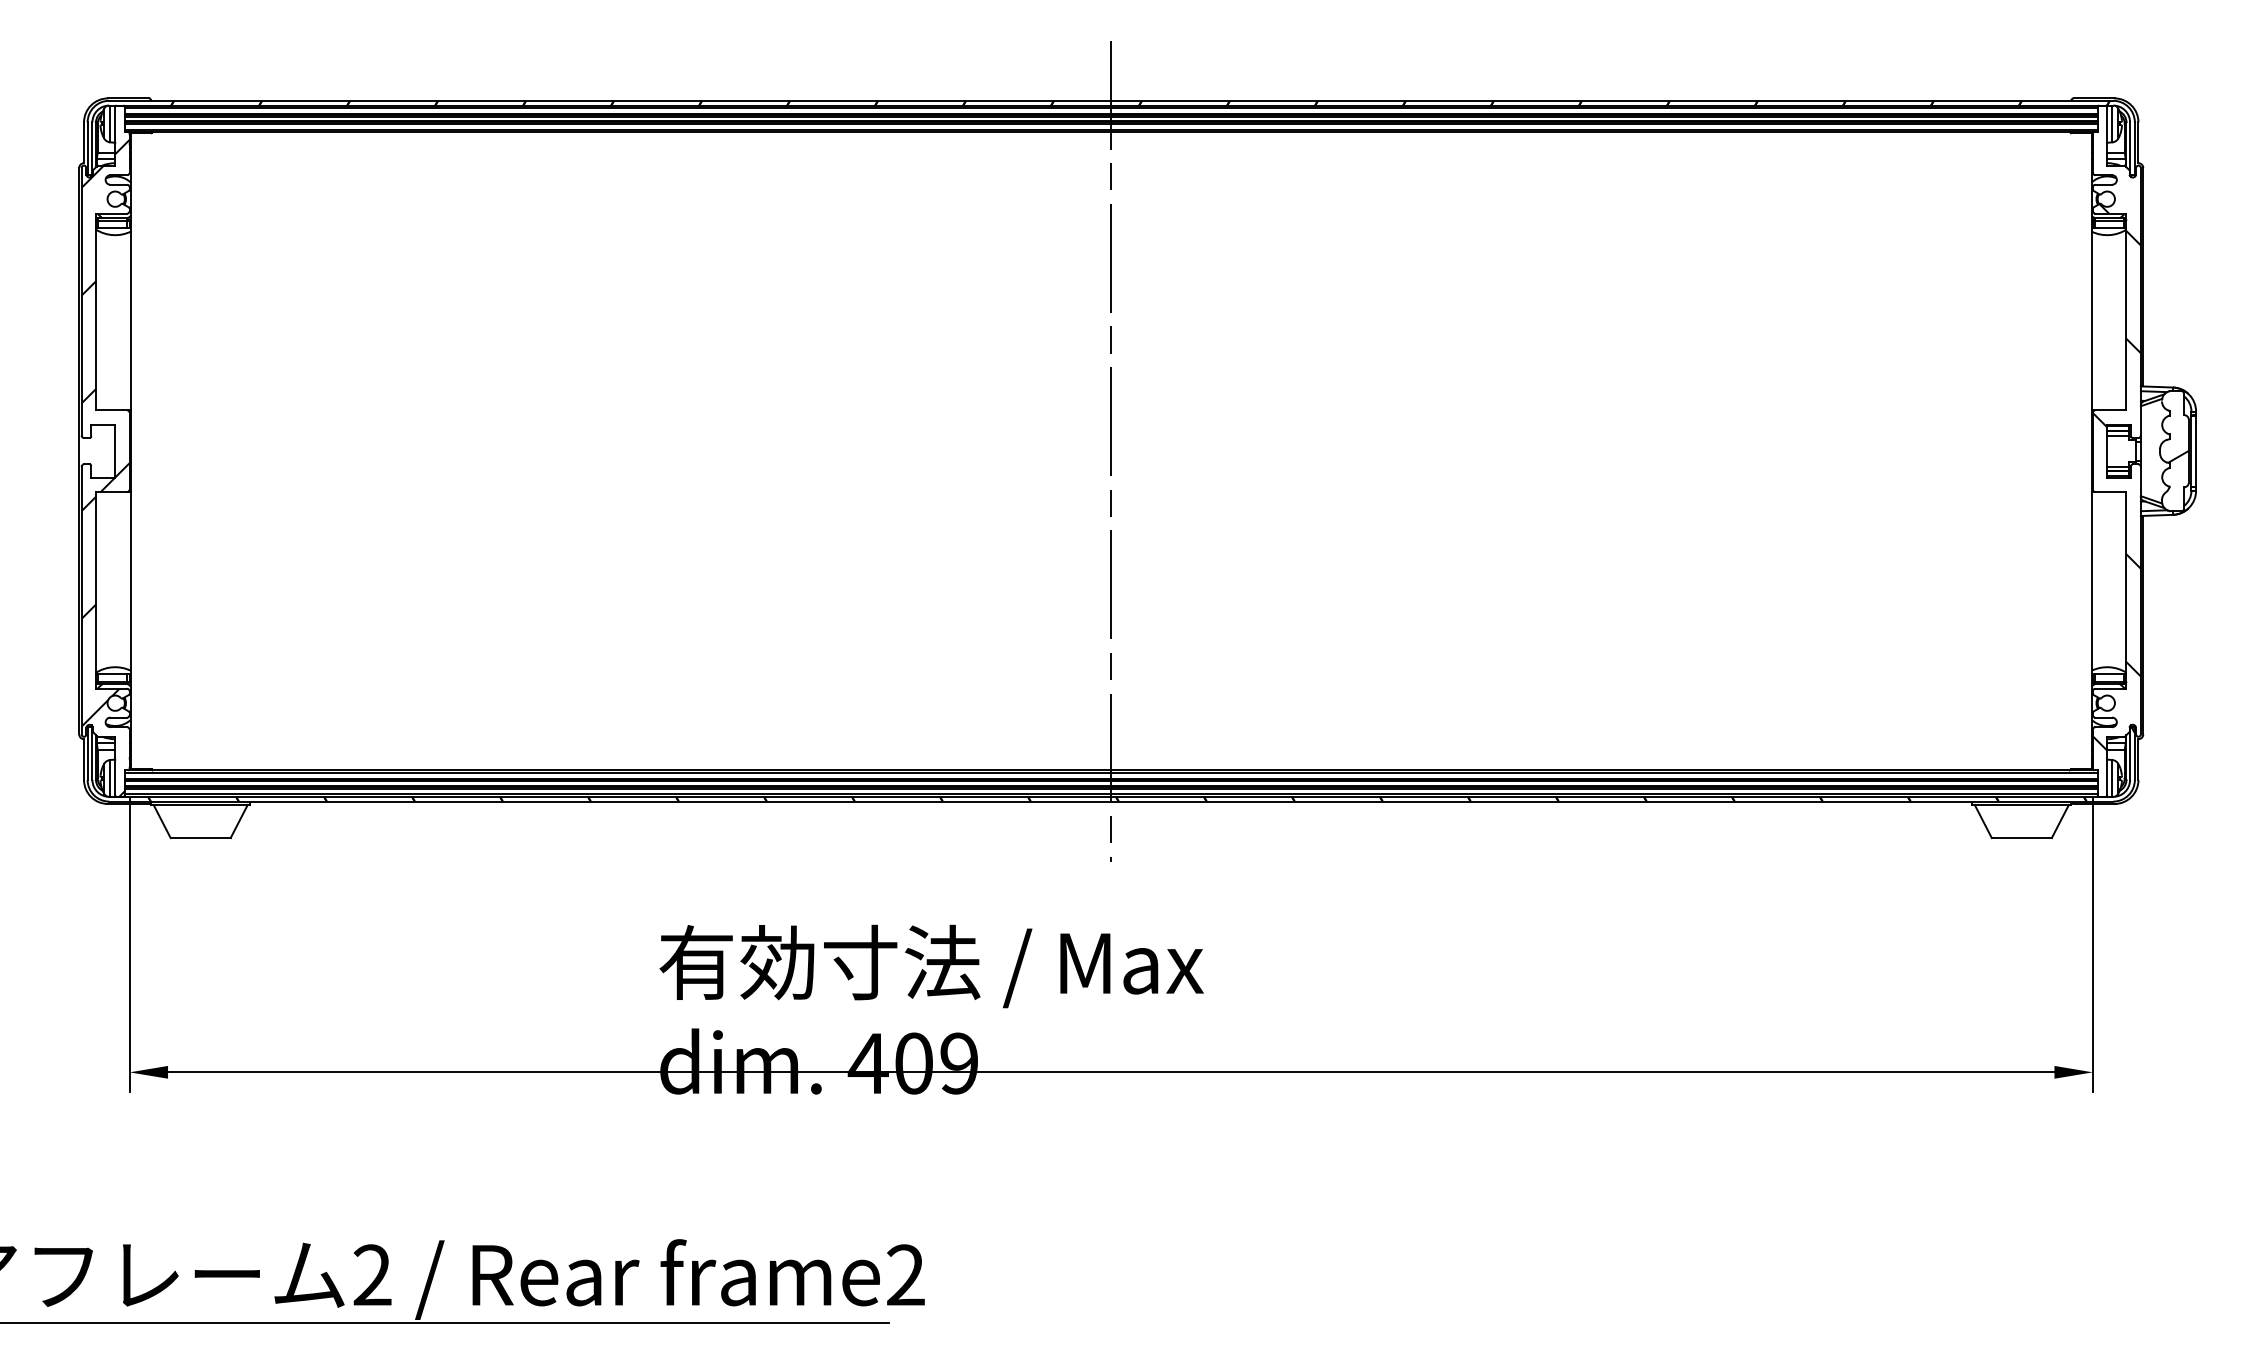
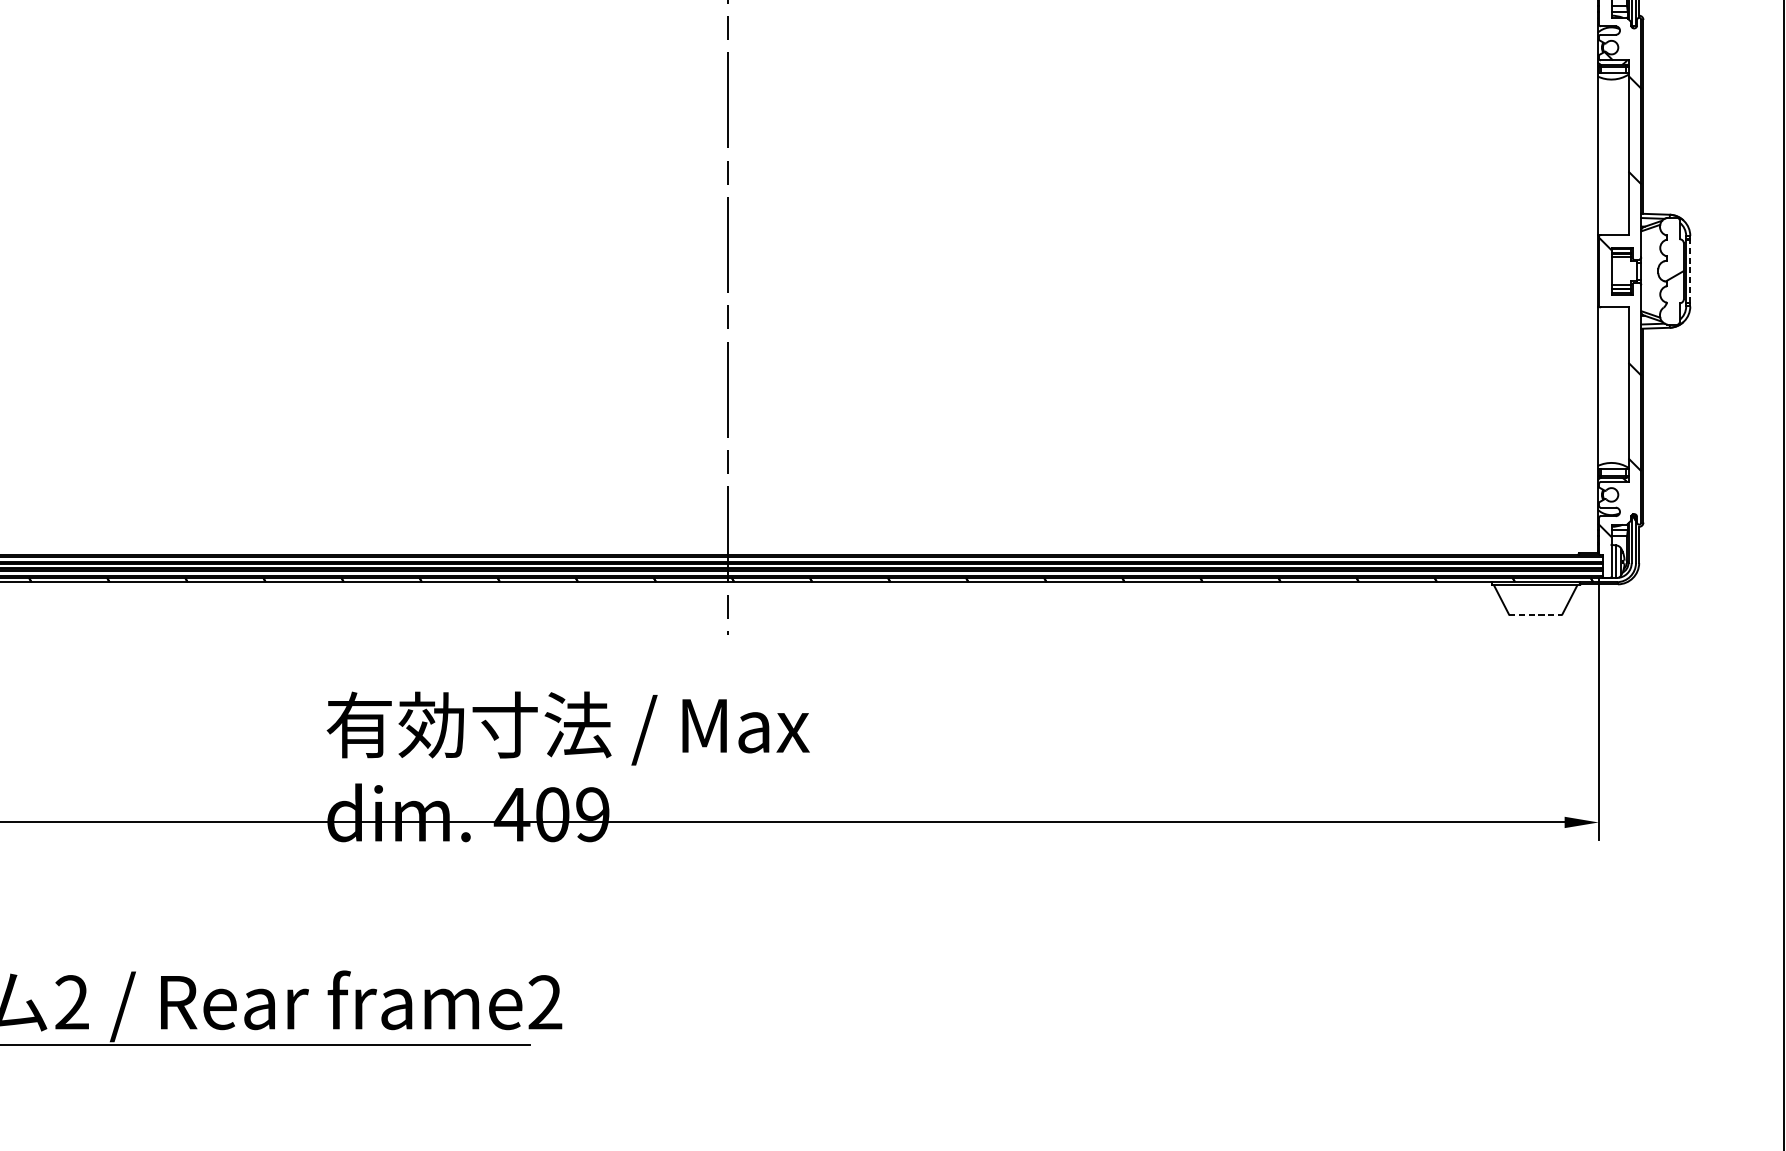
line: (2196, 451) -> (1690, 271), solid -> dashed
line: (2022, 838) -> (1536, 614), solid -> dashed

